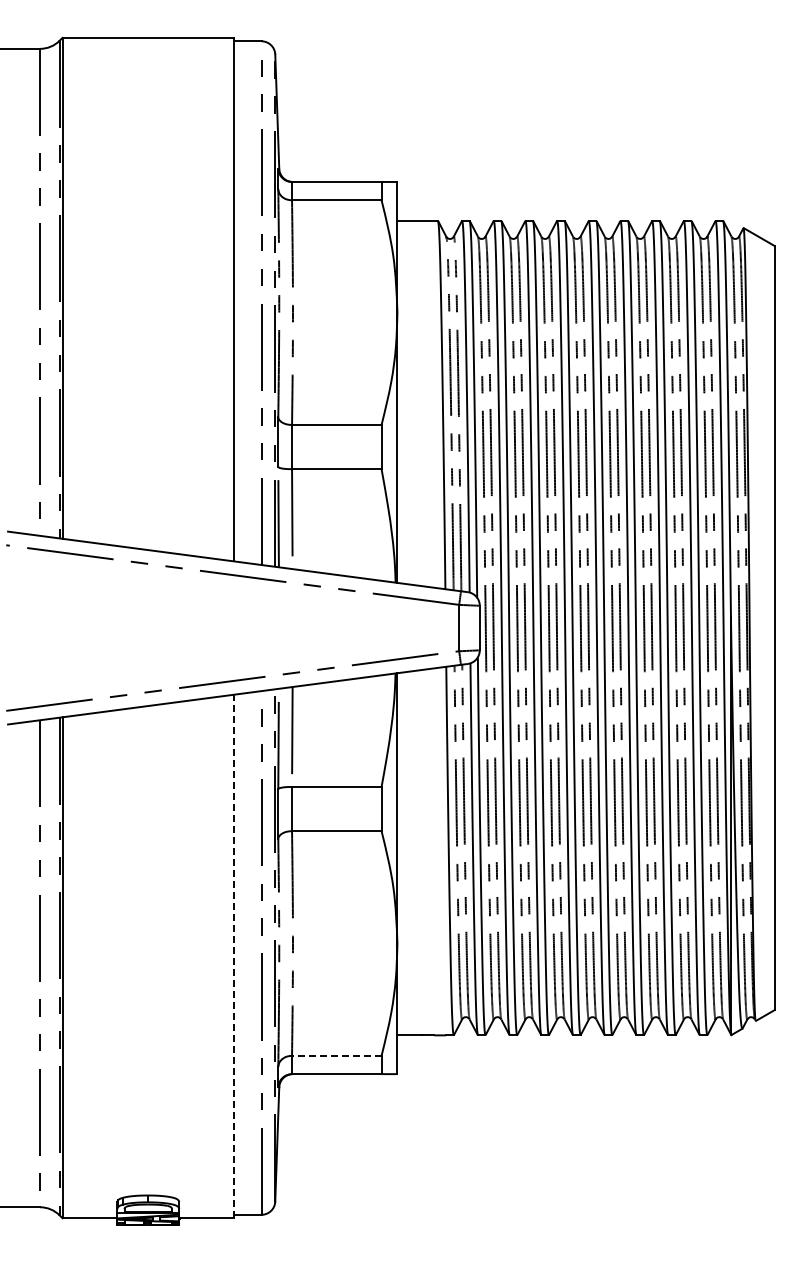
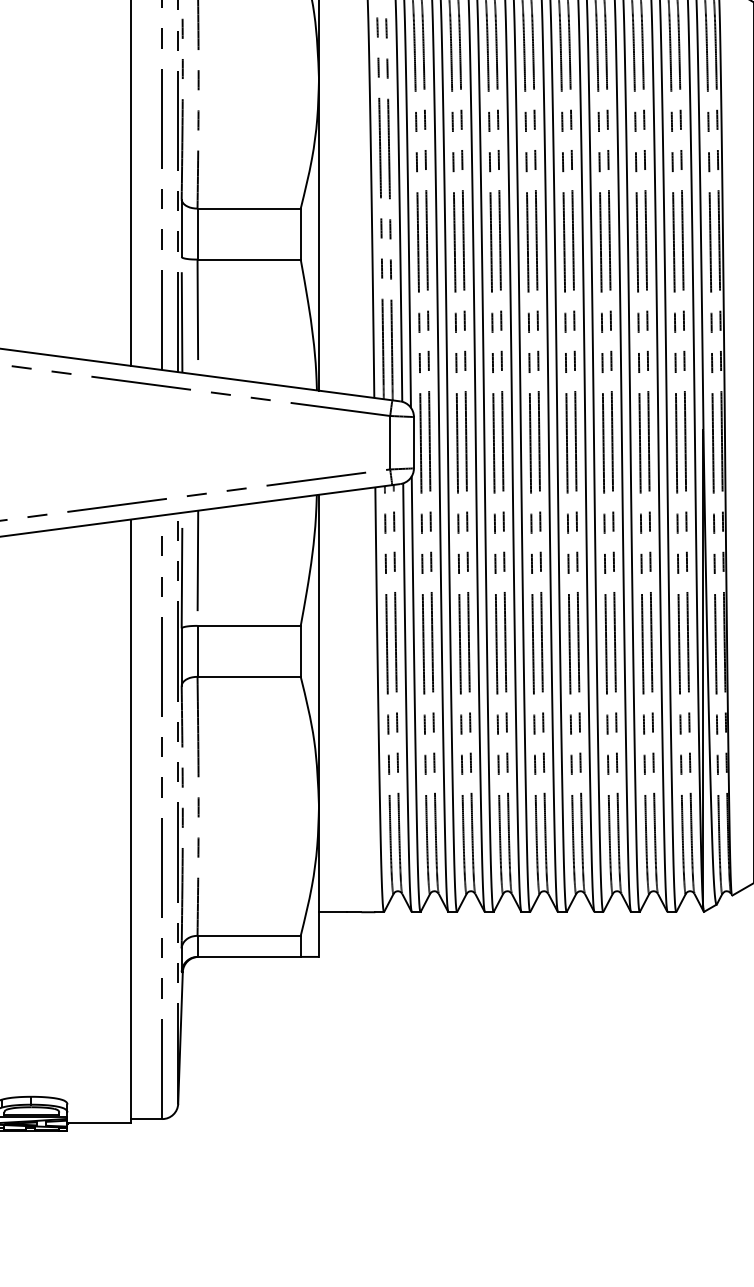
line: (234, 956) -> (131, 821), dashed -> solid
line: (336, 1055) -> (248, 935), dashed -> solid

